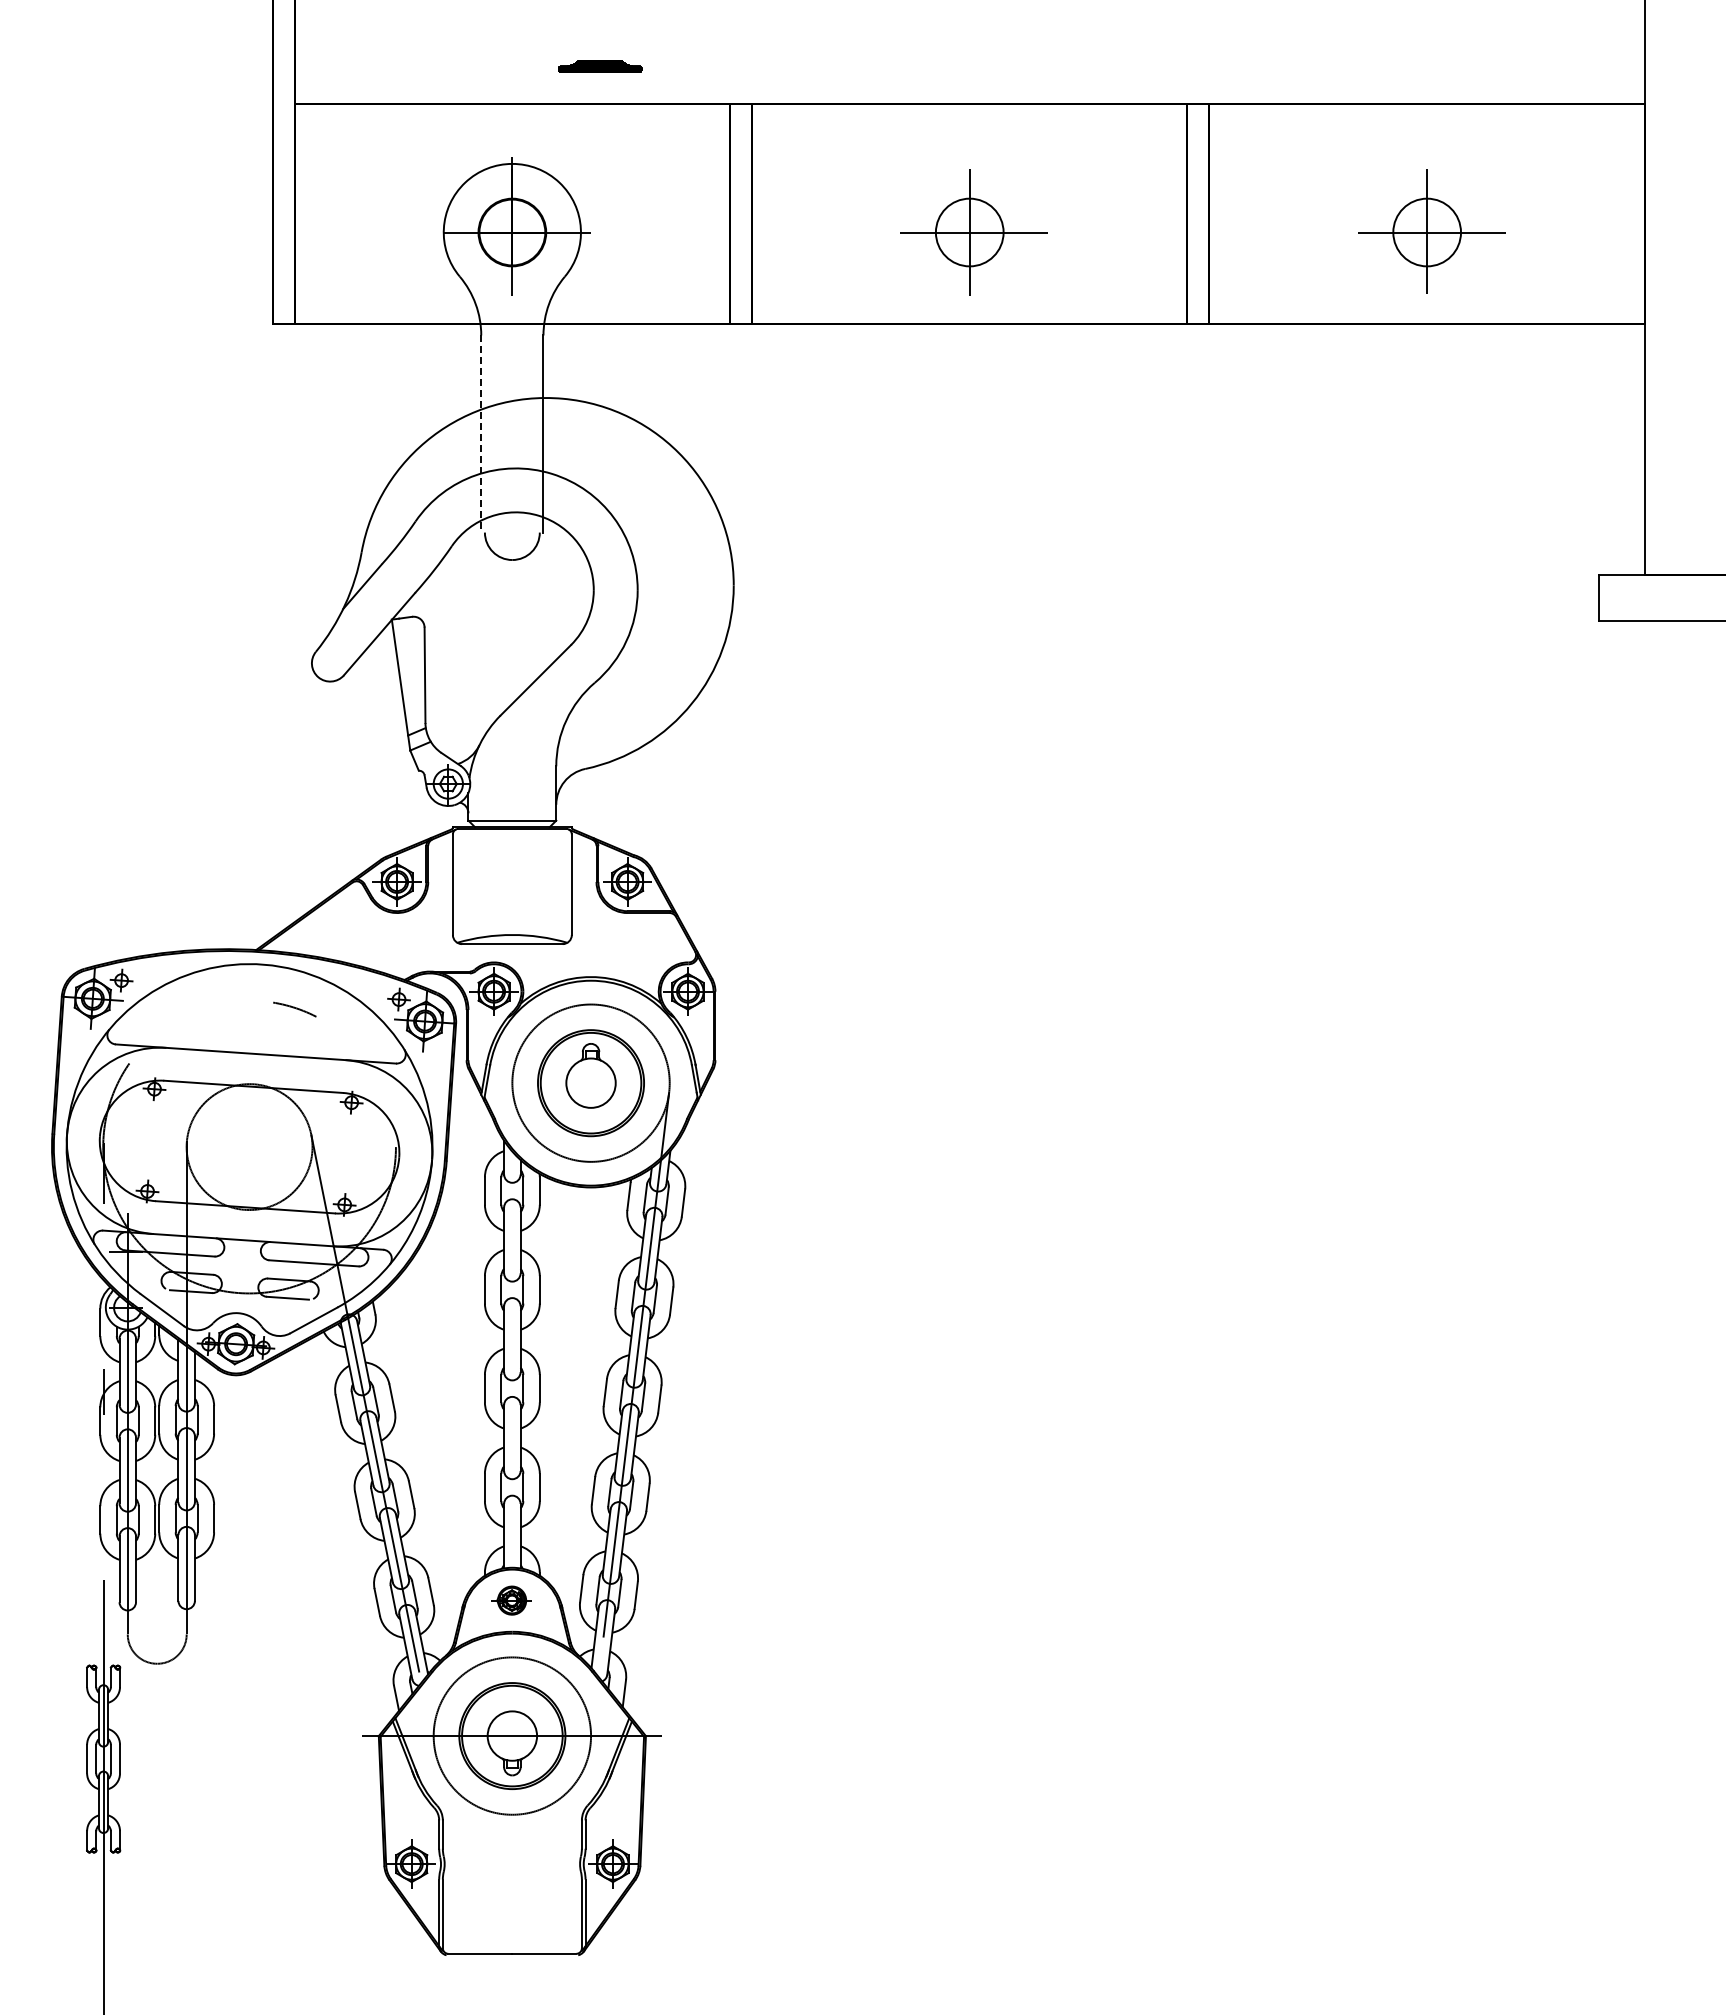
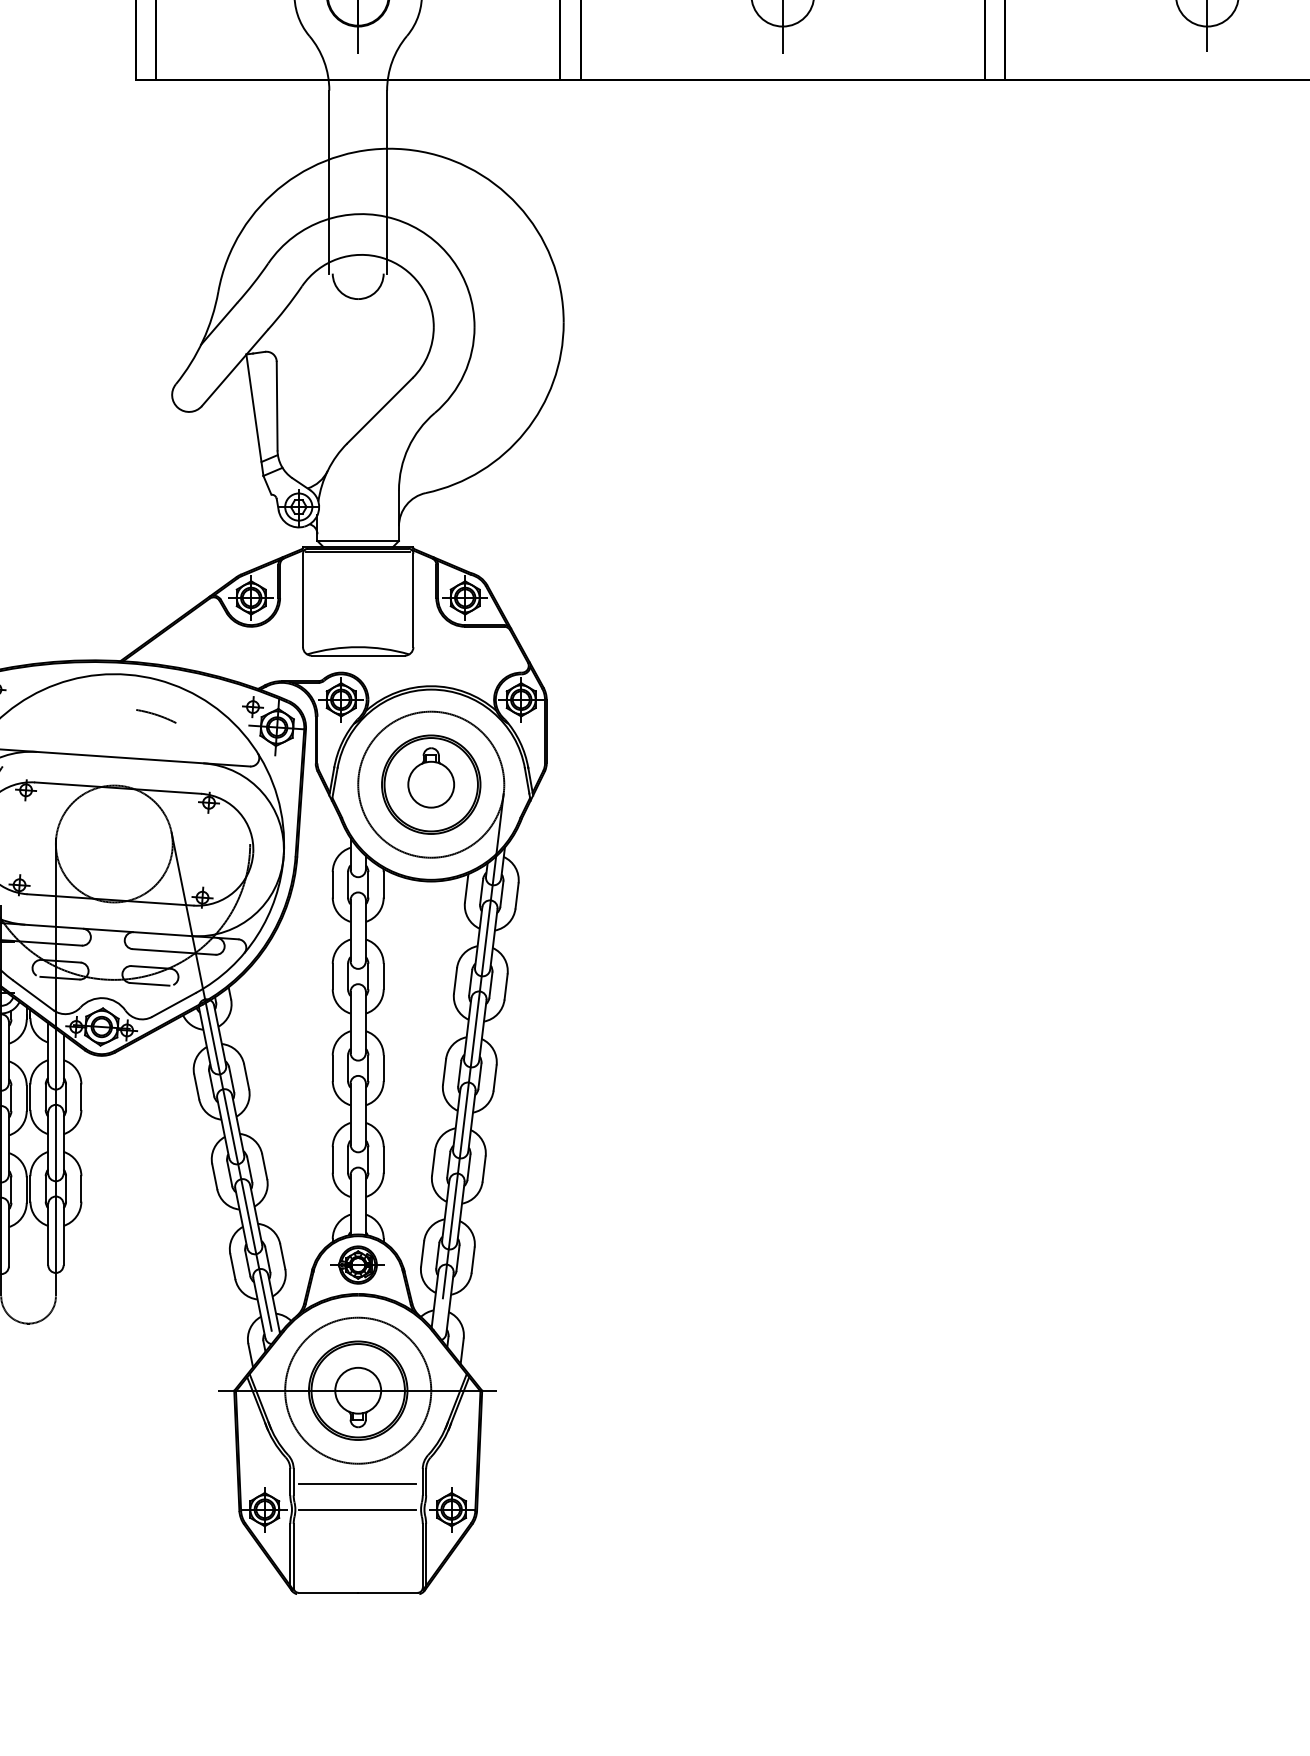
line: (481, 434) -> (329, 182), dashed -> solid
line: (511, 832) -> (357, 552), added
part: (511, 1600) -> (357, 1264), size x1.43
line: (511, 1836) -> (357, 1483), added
line: (511, 1864) -> (357, 1509), added

